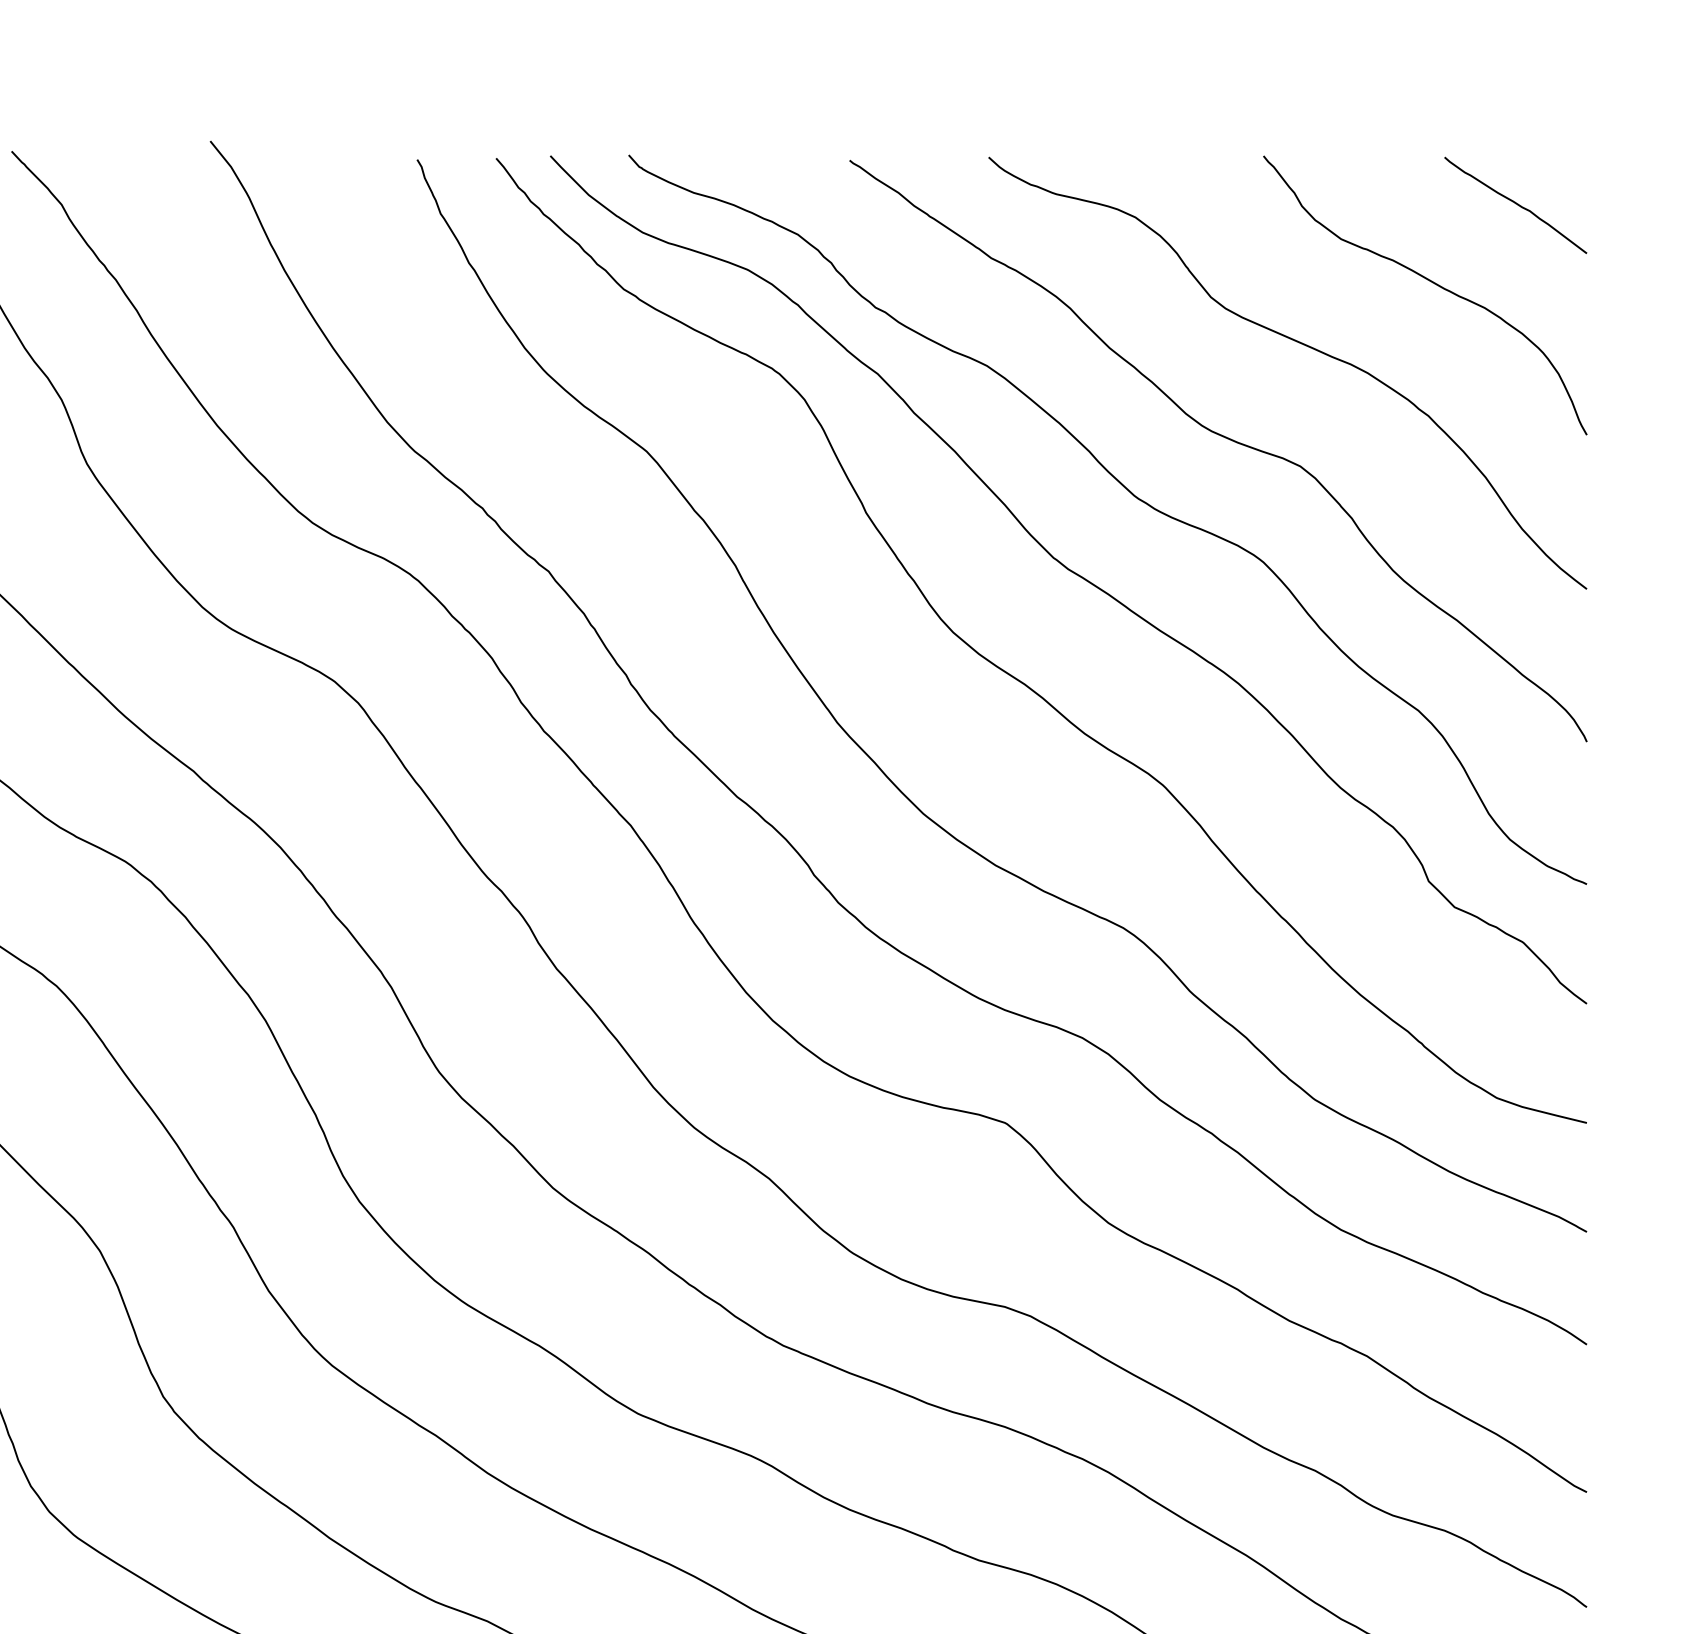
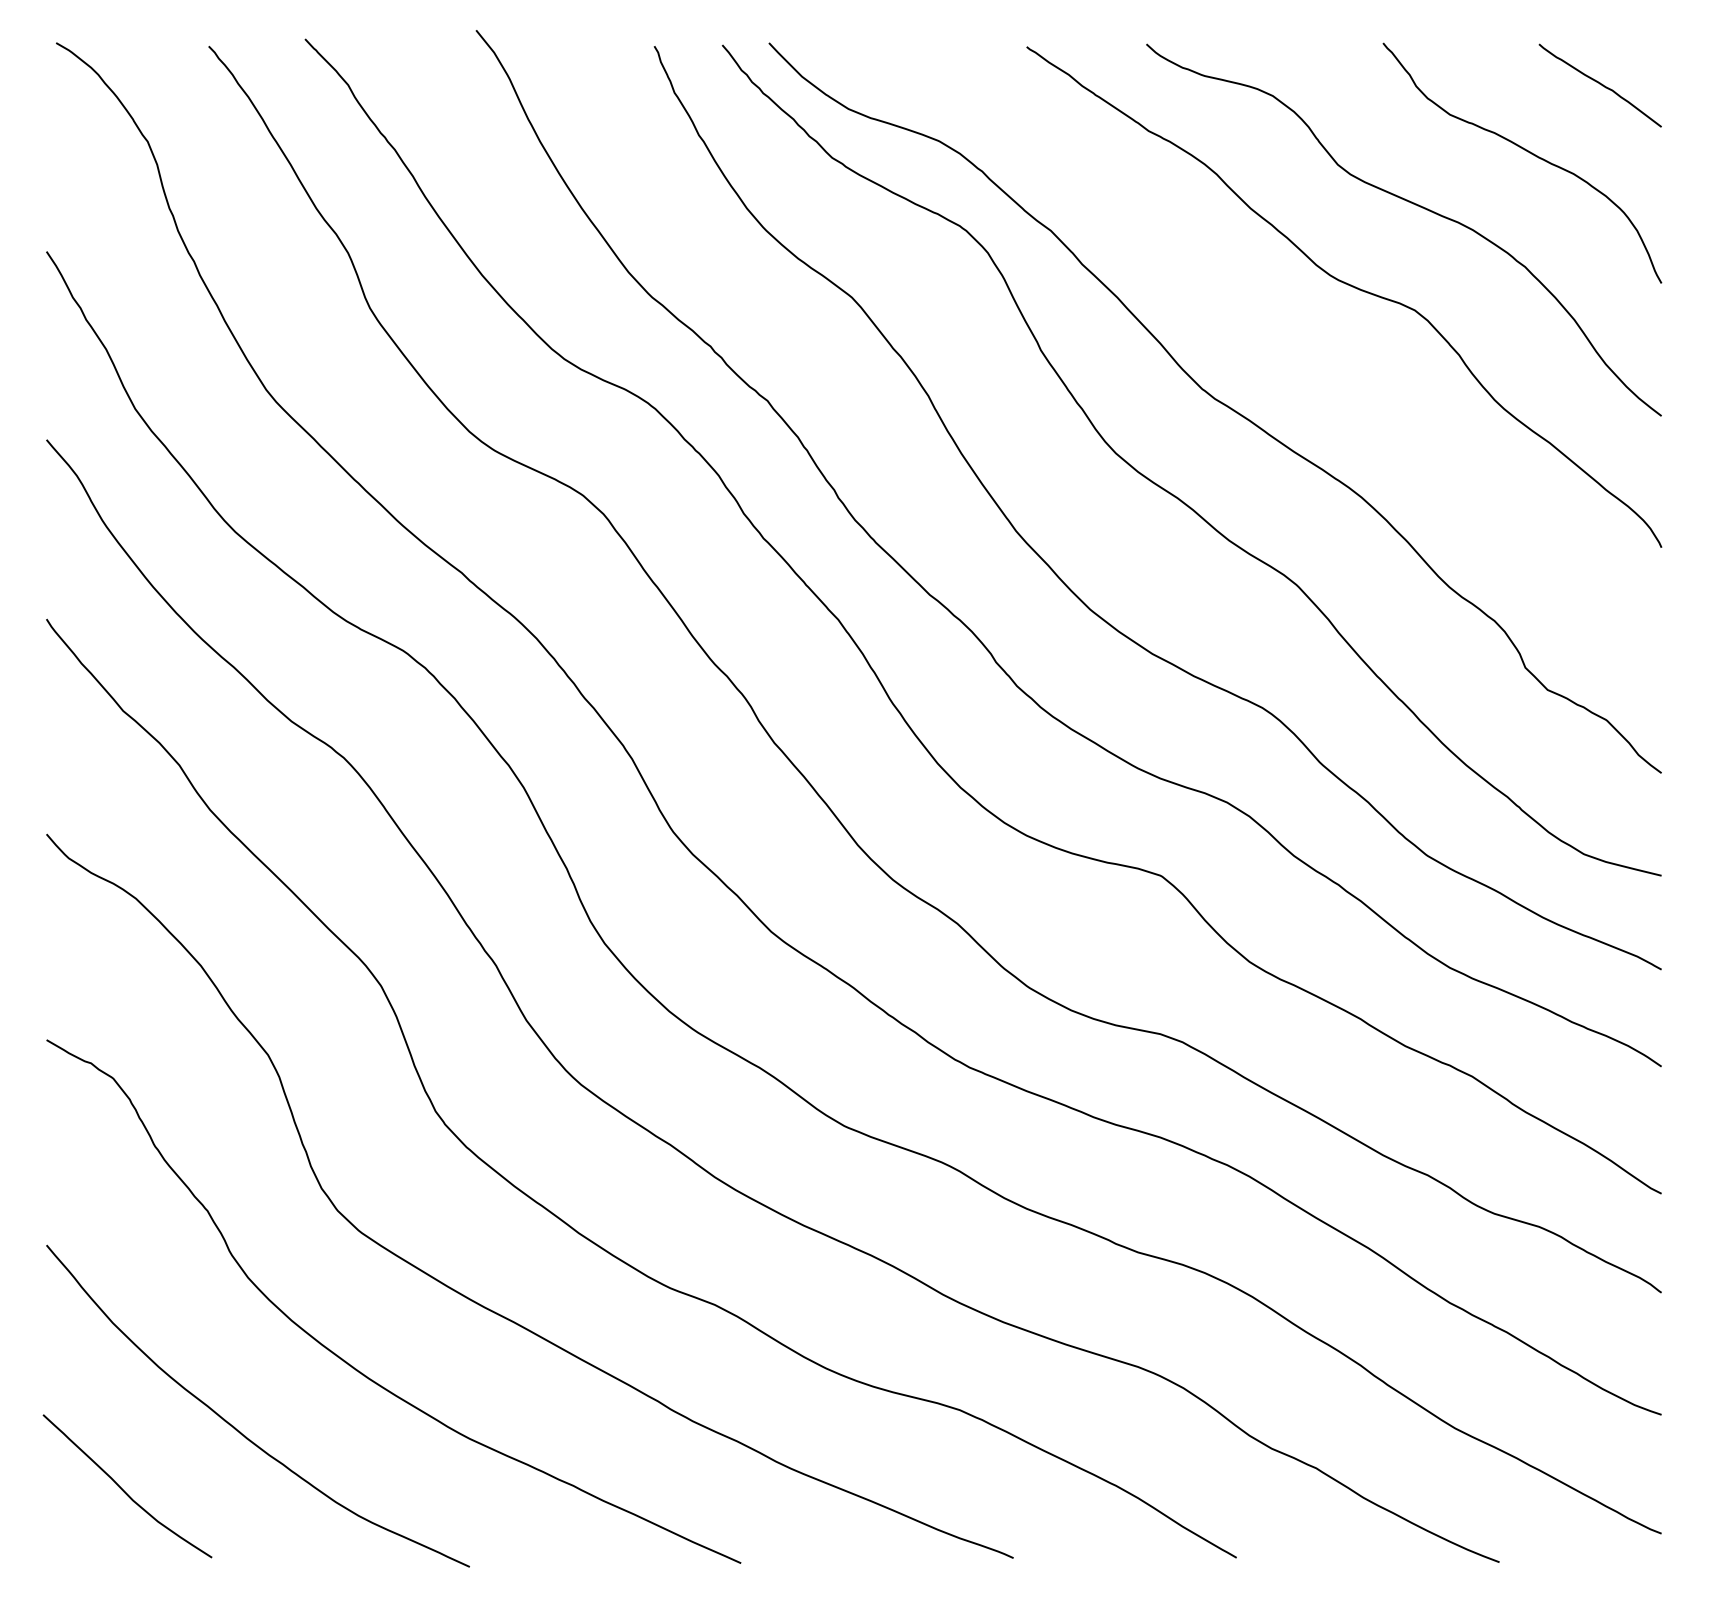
curve: (1128, 492) -> (1266, 332), removed

